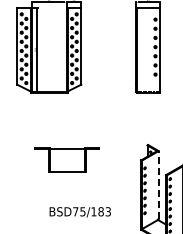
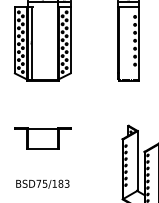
part: (66, 159) -> (42, 138), moved
line: (158, 184) -> (137, 160), dashed -> solid
text: (79, 212) -> (42, 184), moved

